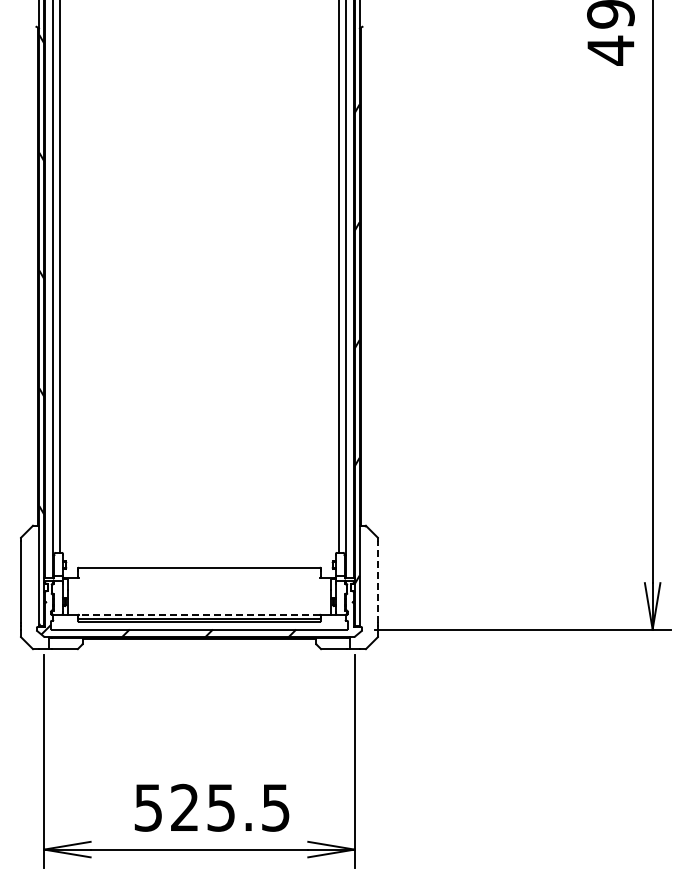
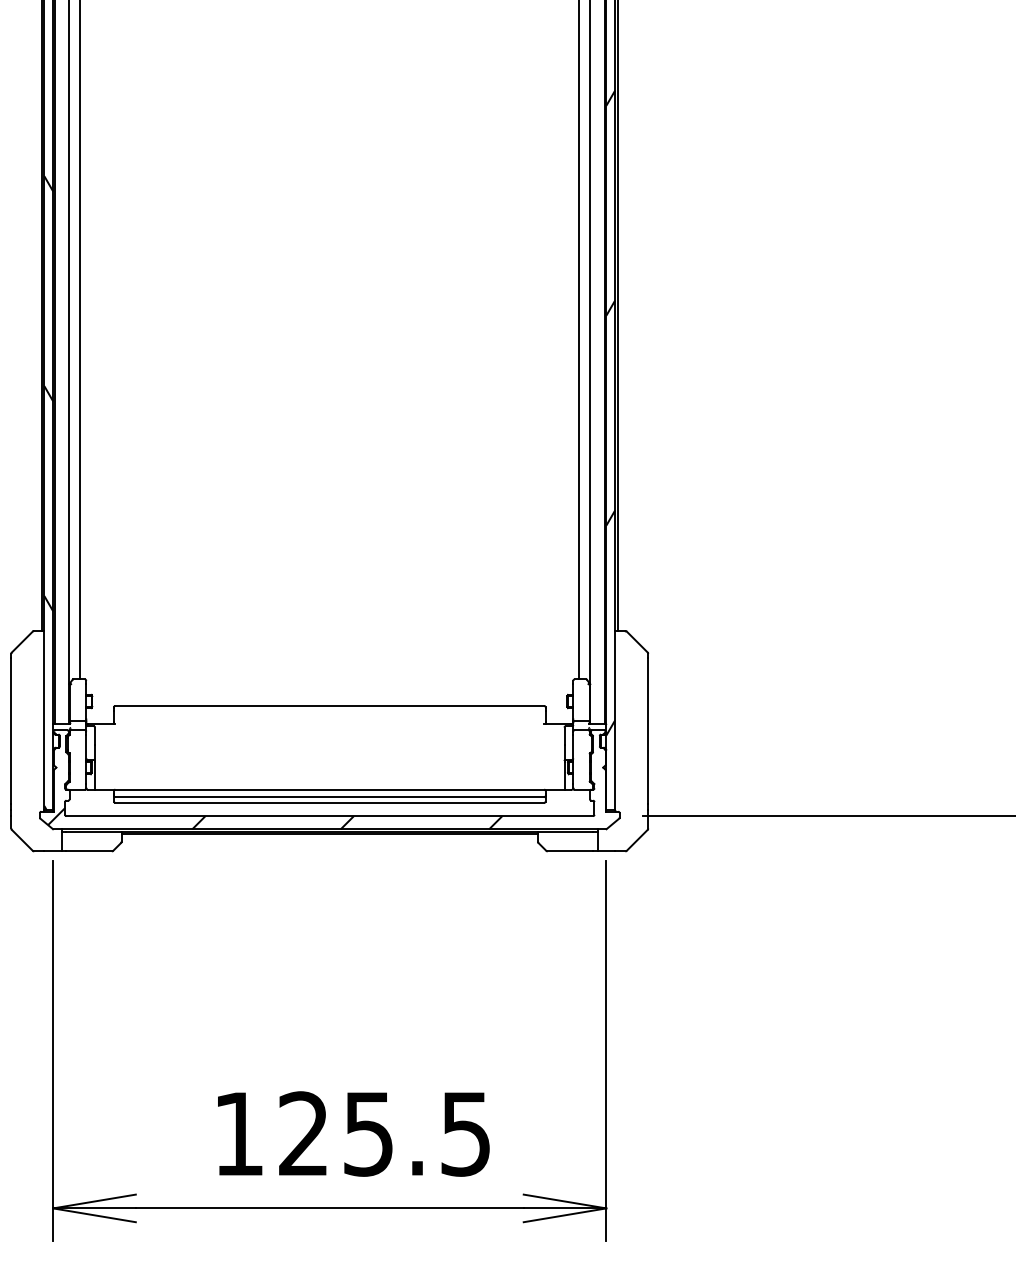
line: (378, 581) -> (648, 730), dashed -> solid
line: (198, 614) -> (328, 789), dashed -> solid
text: (147, 807) -> (237, 1133), 525.5 -> 125.5

